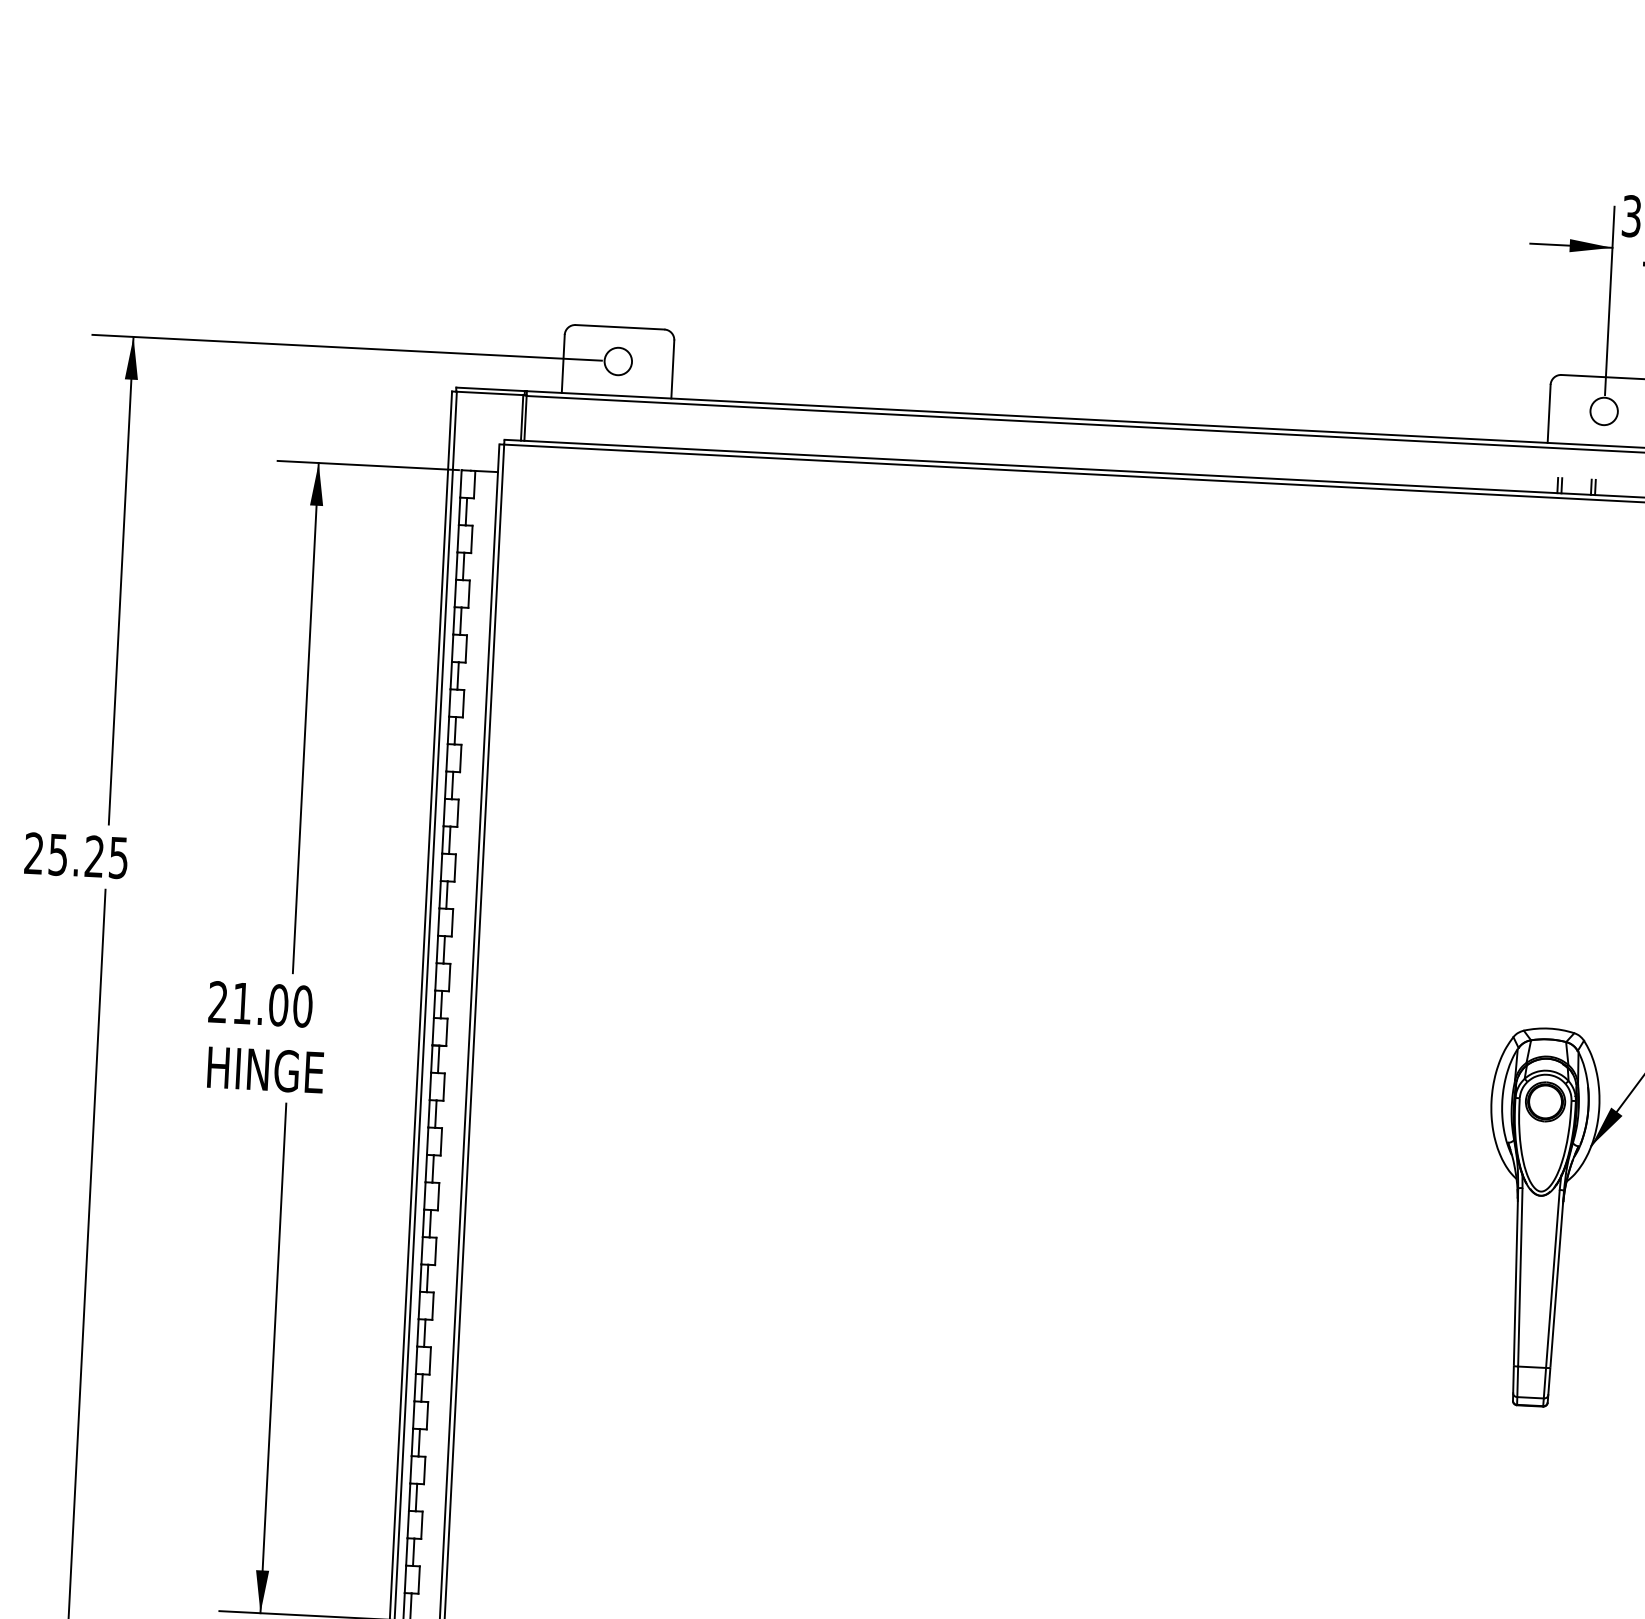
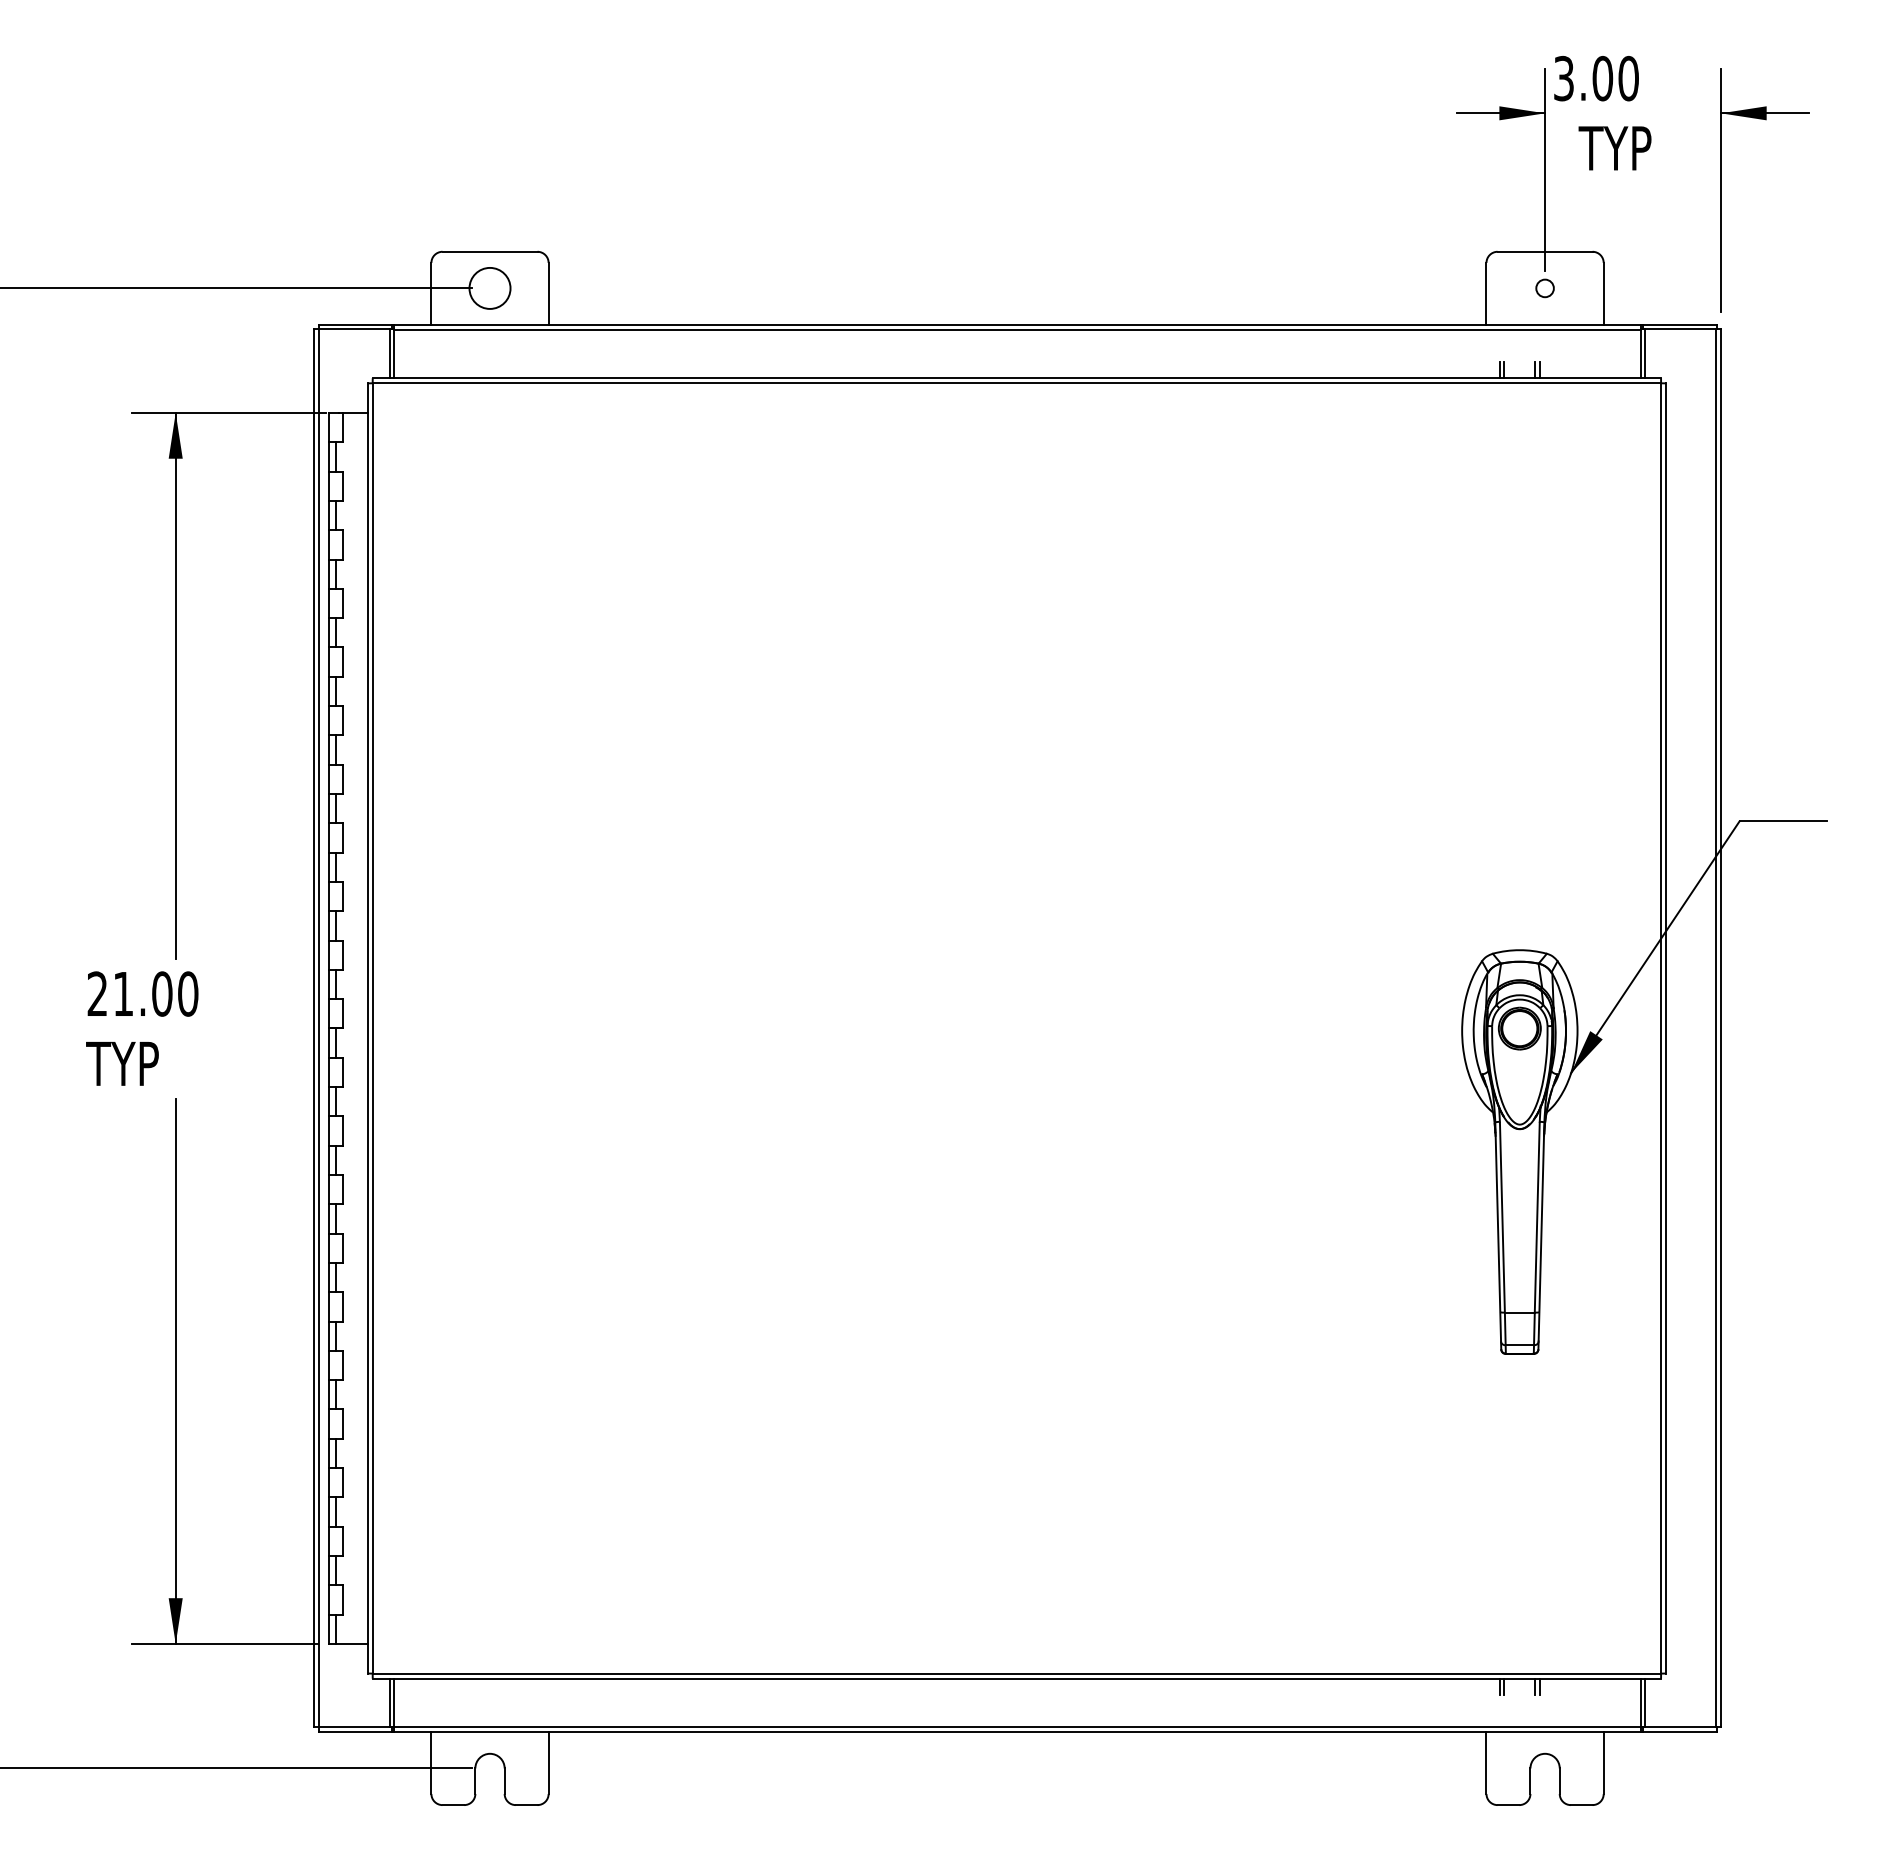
circle: (617, 361) -> (489, 288), size x1.4
circle: (1603, 411) -> (1544, 288), size x0.6
text: (263, 1069) -> (149, 1063), HINGE -> TYP

